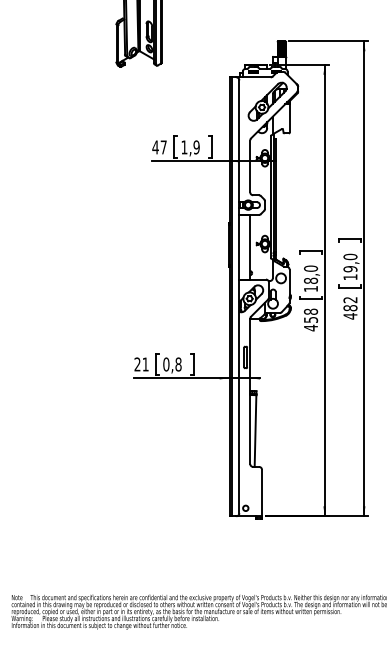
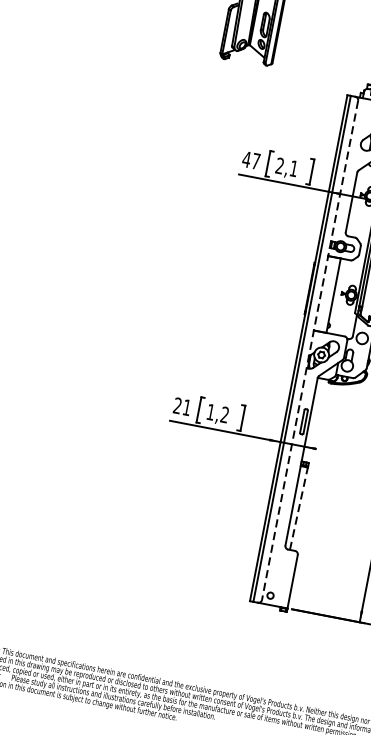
text: (190, 147) -> (286, 167), 1,9 -> 2,1
line: (239, 297) -> (310, 351), solid -> dashed
text: (172, 364) -> (217, 413), 0,8 -> 1,2
line: (255, 431) -> (298, 509), solid -> dashed

